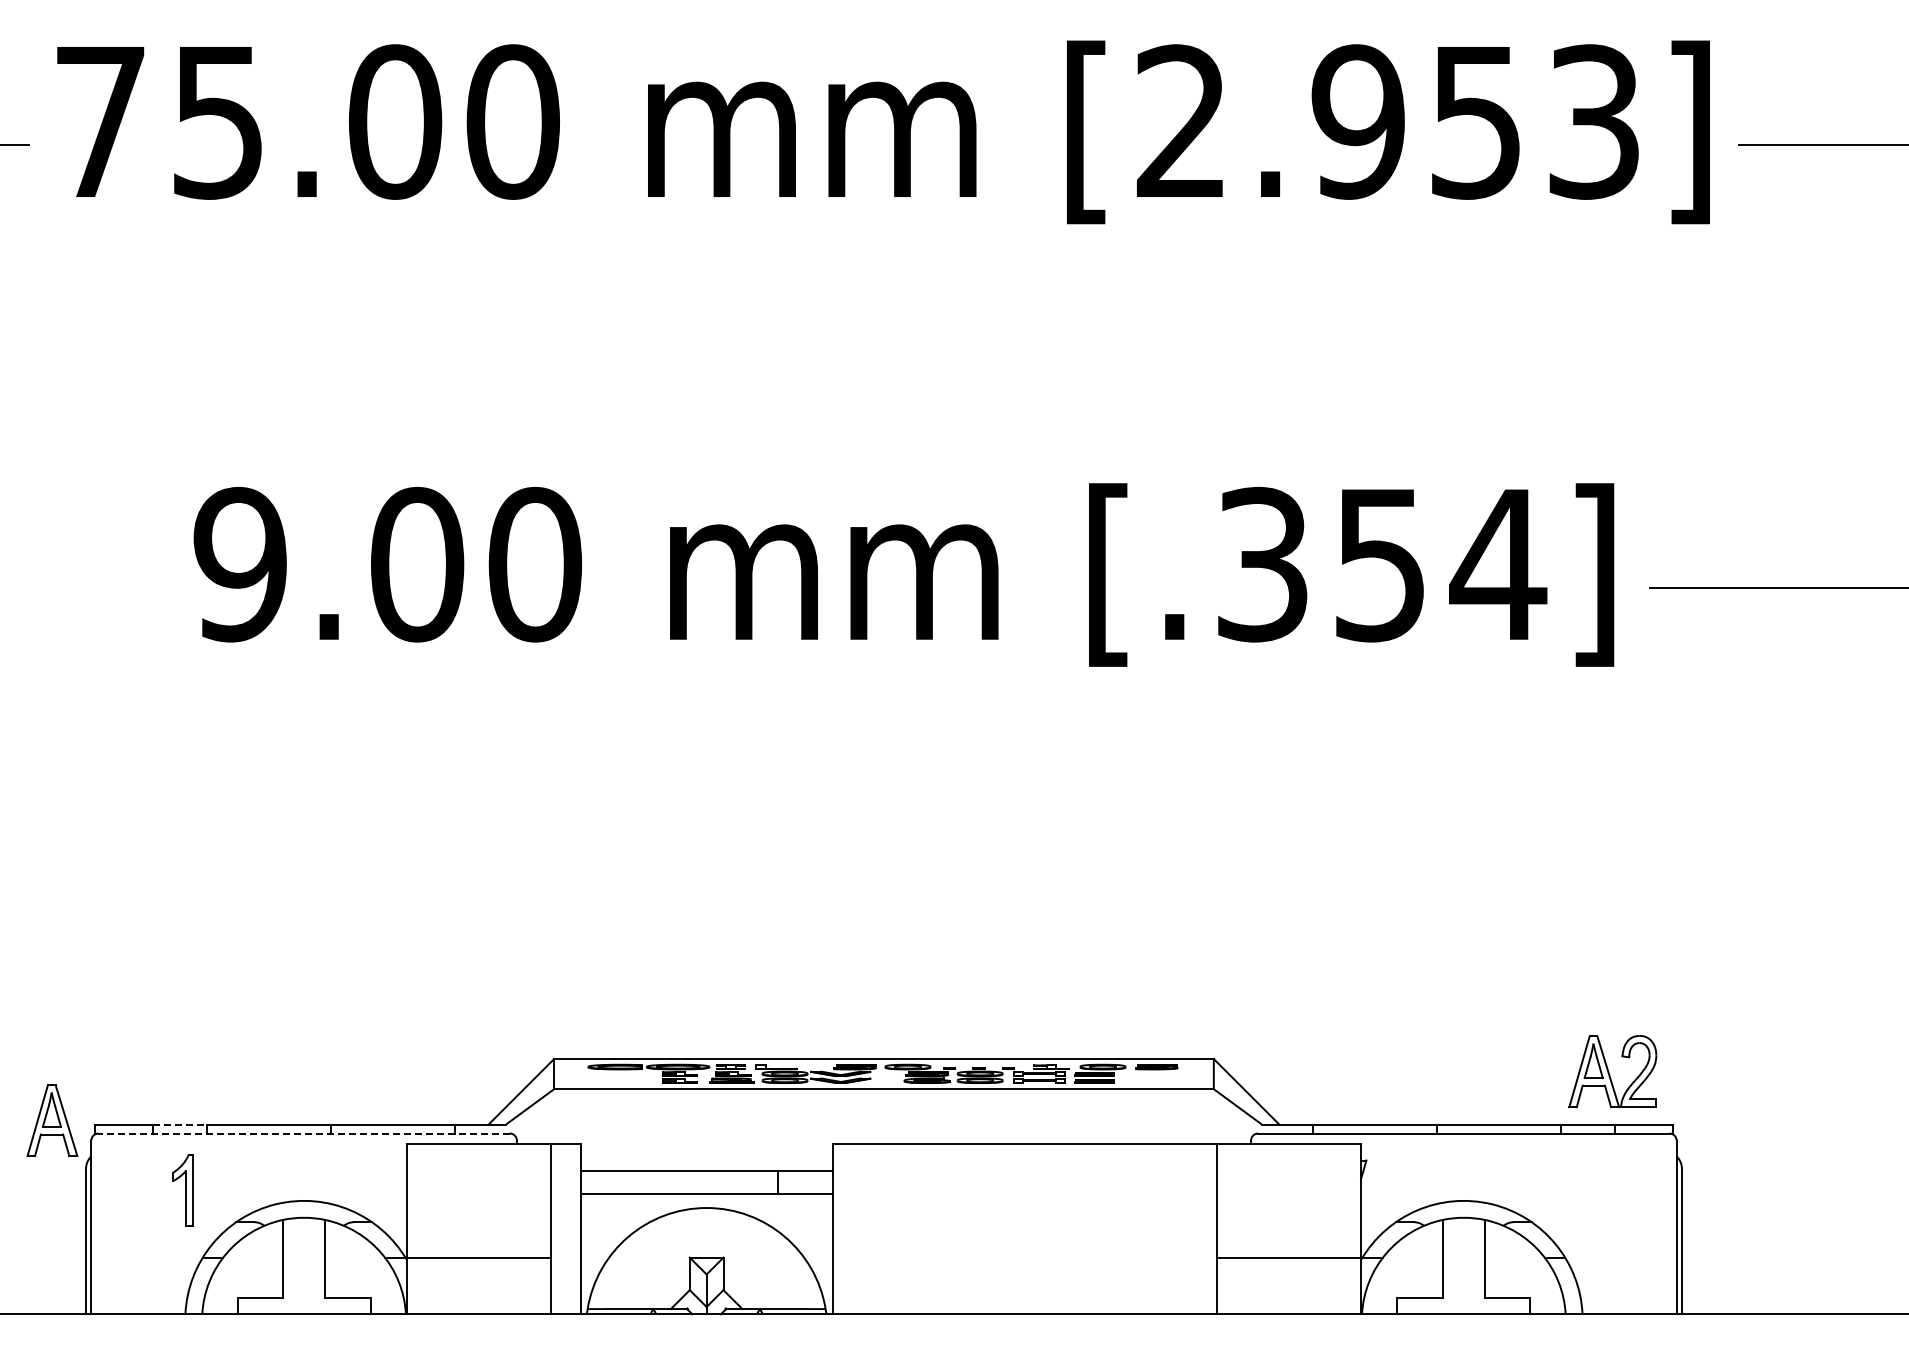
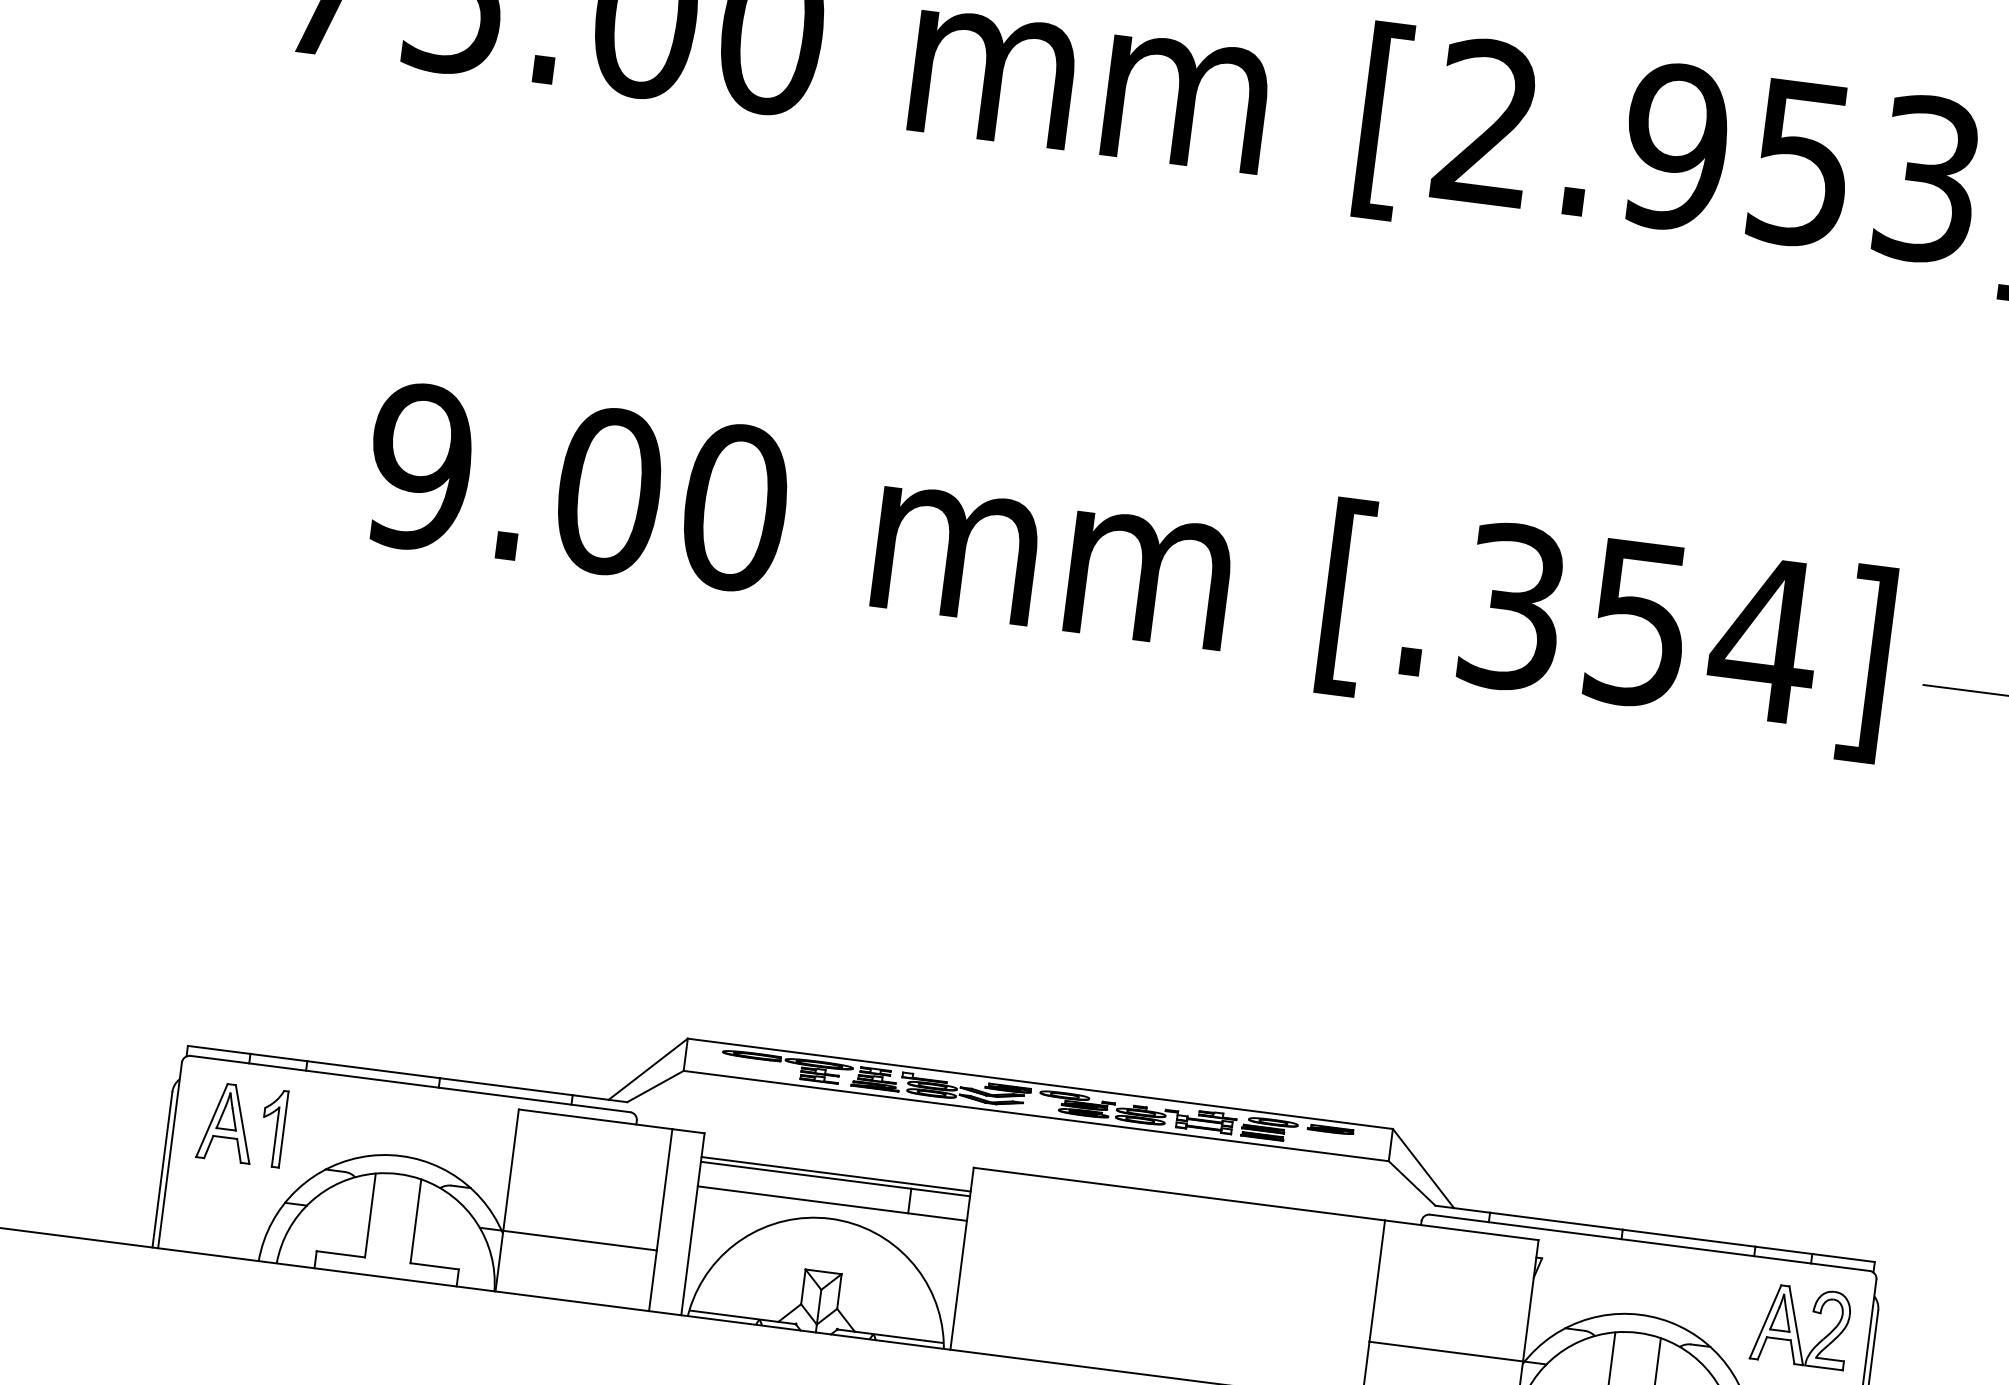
part: (1612, 1071) -> (1800, 1326), moved
part: (52, 1120) -> (227, 1122), moved
line: (179, 1124) -> (278, 1057), dashed -> solid
line: (304, 1133) -> (410, 1084), dashed -> solid
line: (706, 1166) -> (835, 1174), added

